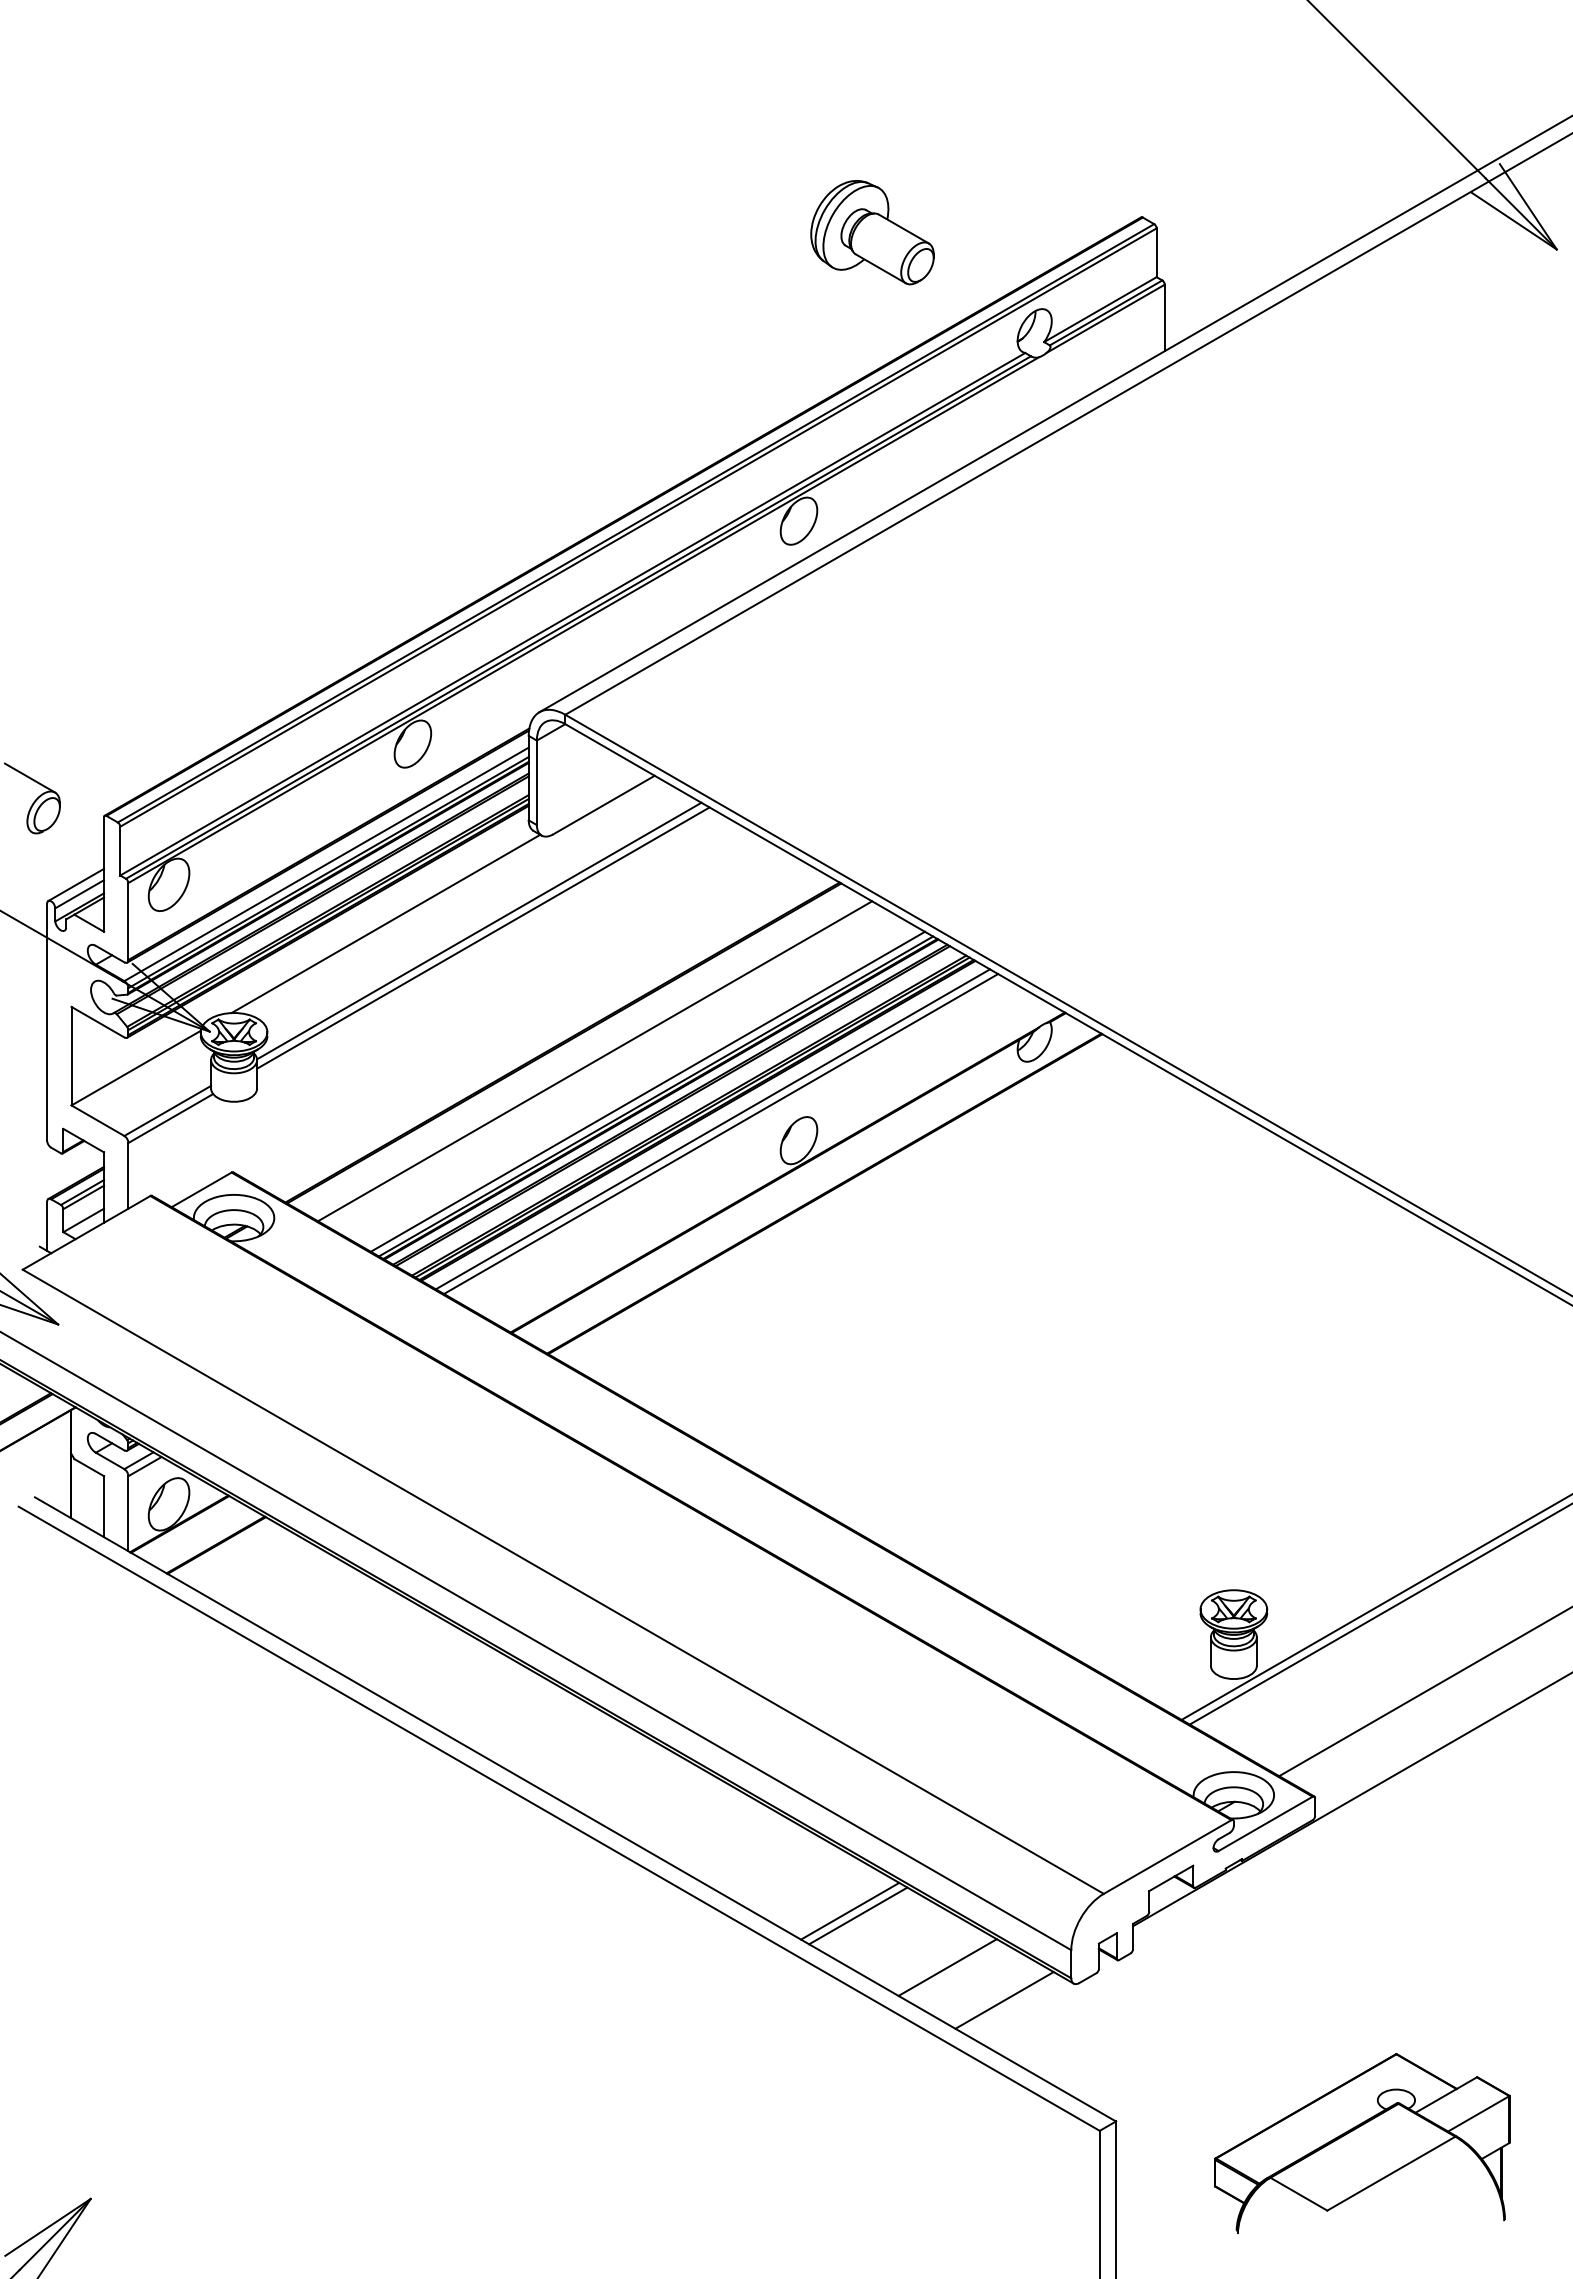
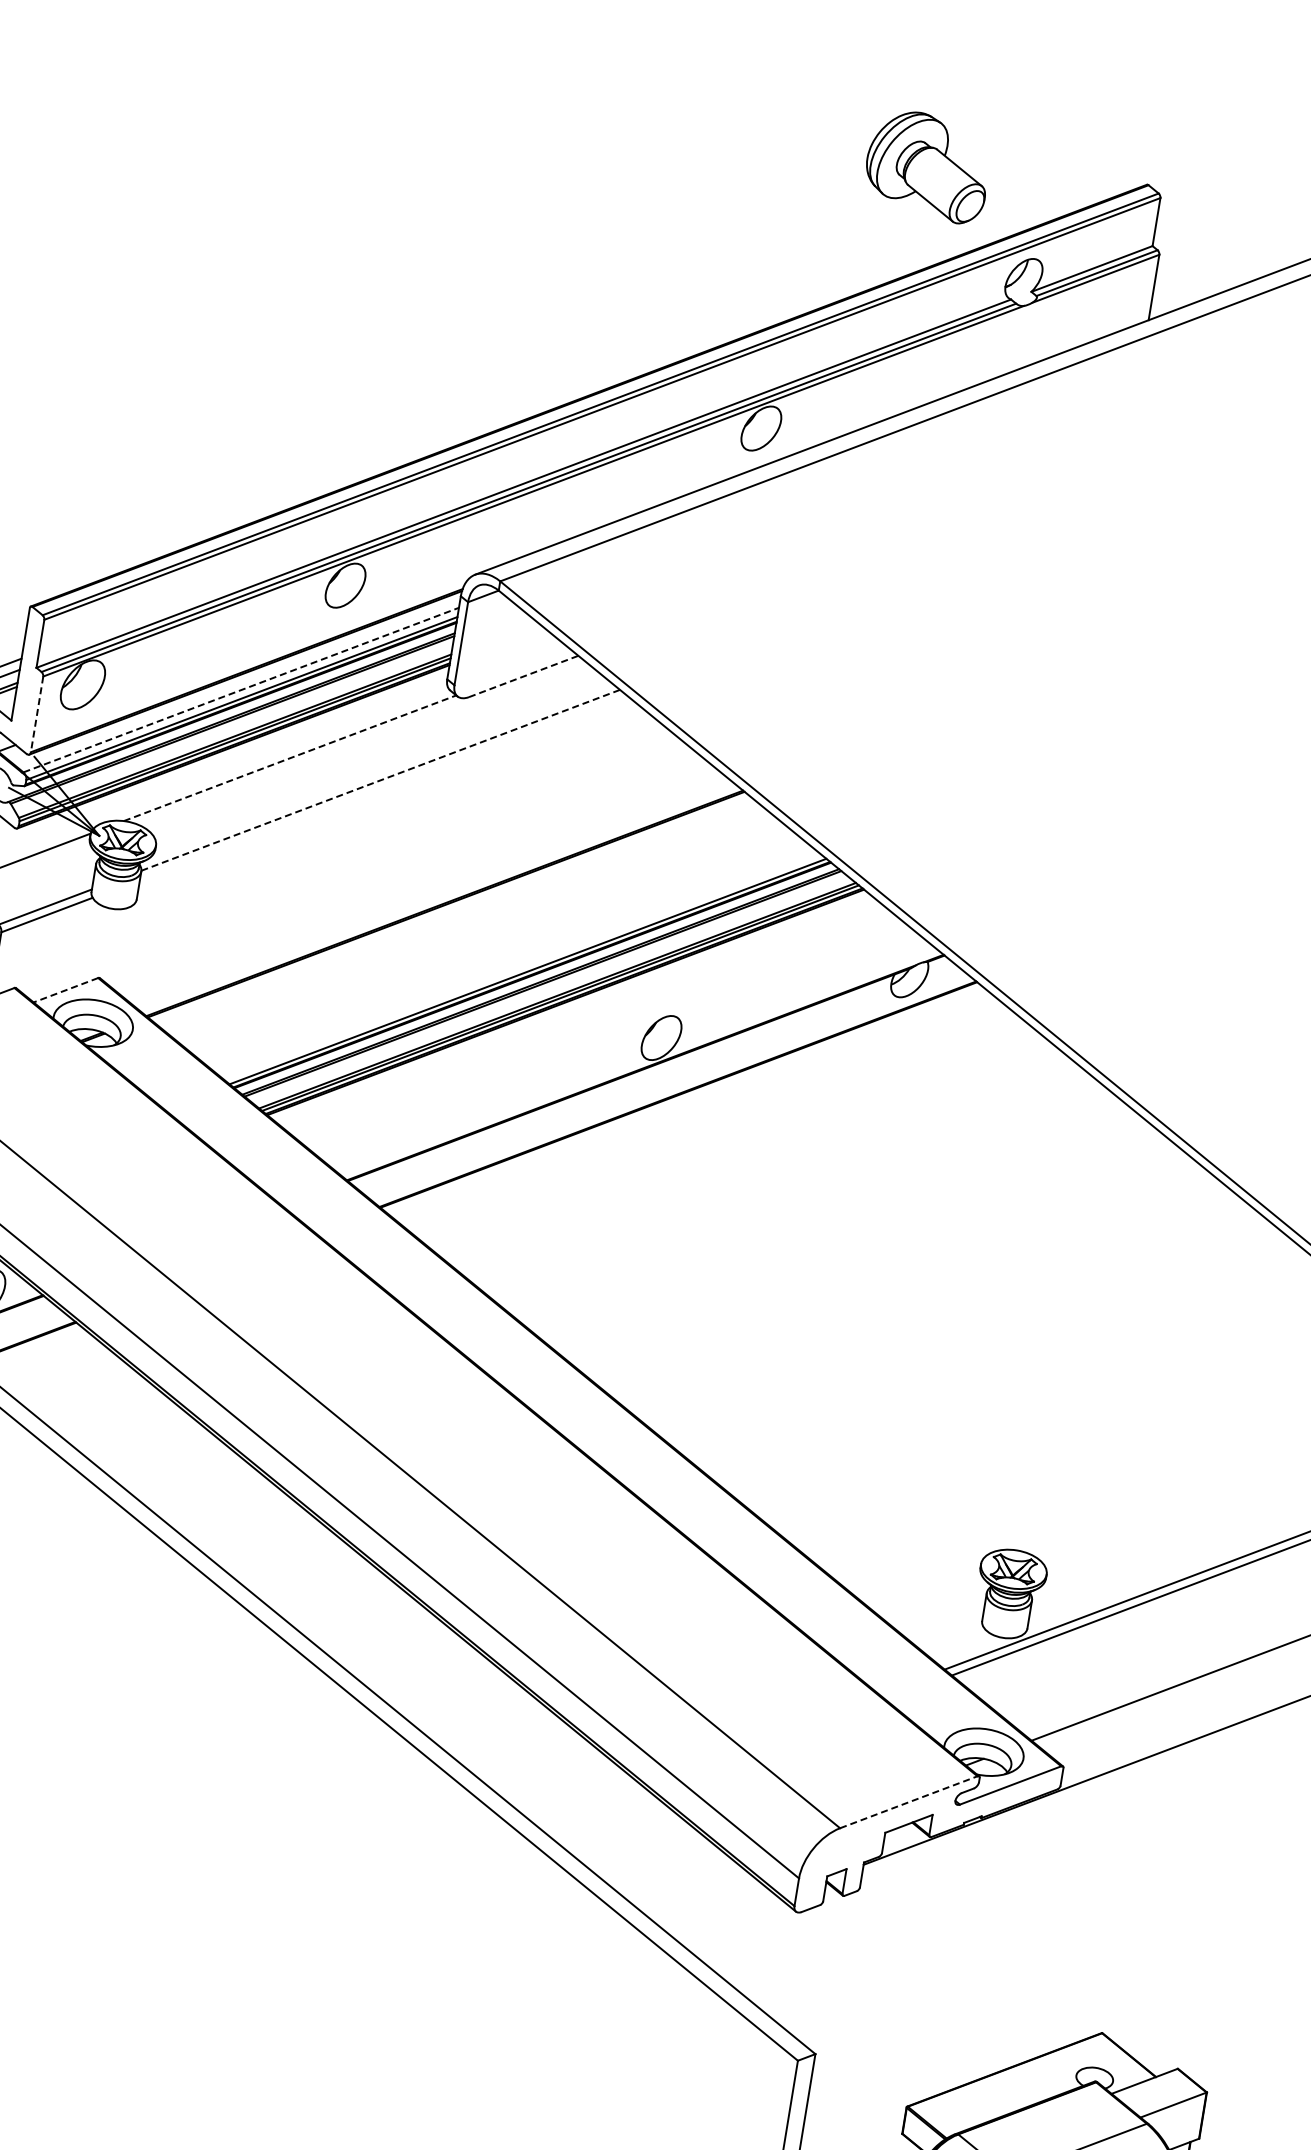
part: (872, 232) -> (928, 166), moved
line: (603, 805) -> (523, 676), solid -> dashed
line: (326, 864) -> (241, 690), solid -> dashed
line: (128, 922) -> (37, 715), solid -> dashed
line: (386, 923) -> (290, 757), solid -> dashed
line: (479, 931) -> (380, 780), solid -> dashed
line: (483, 937) -> (383, 787), removed
line: (595, 1061) -> (474, 927), removed
line: (647, 1091) -> (520, 965), removed
line: (712, 1129) -> (578, 1013), removed
line: (721, 1134) -> (586, 1019), removed
line: (201, 1189) -> (65, 989), solid -> dashed
line: (1167, 1857) -> (908, 1802), solid -> dashed
line: (850, 1910) -> (588, 1803), removed
line: (858, 1915) -> (595, 1810), removed
line: (947, 1967) -> (674, 1875), removed
line: (1004, 2000) -> (725, 1917), removed

